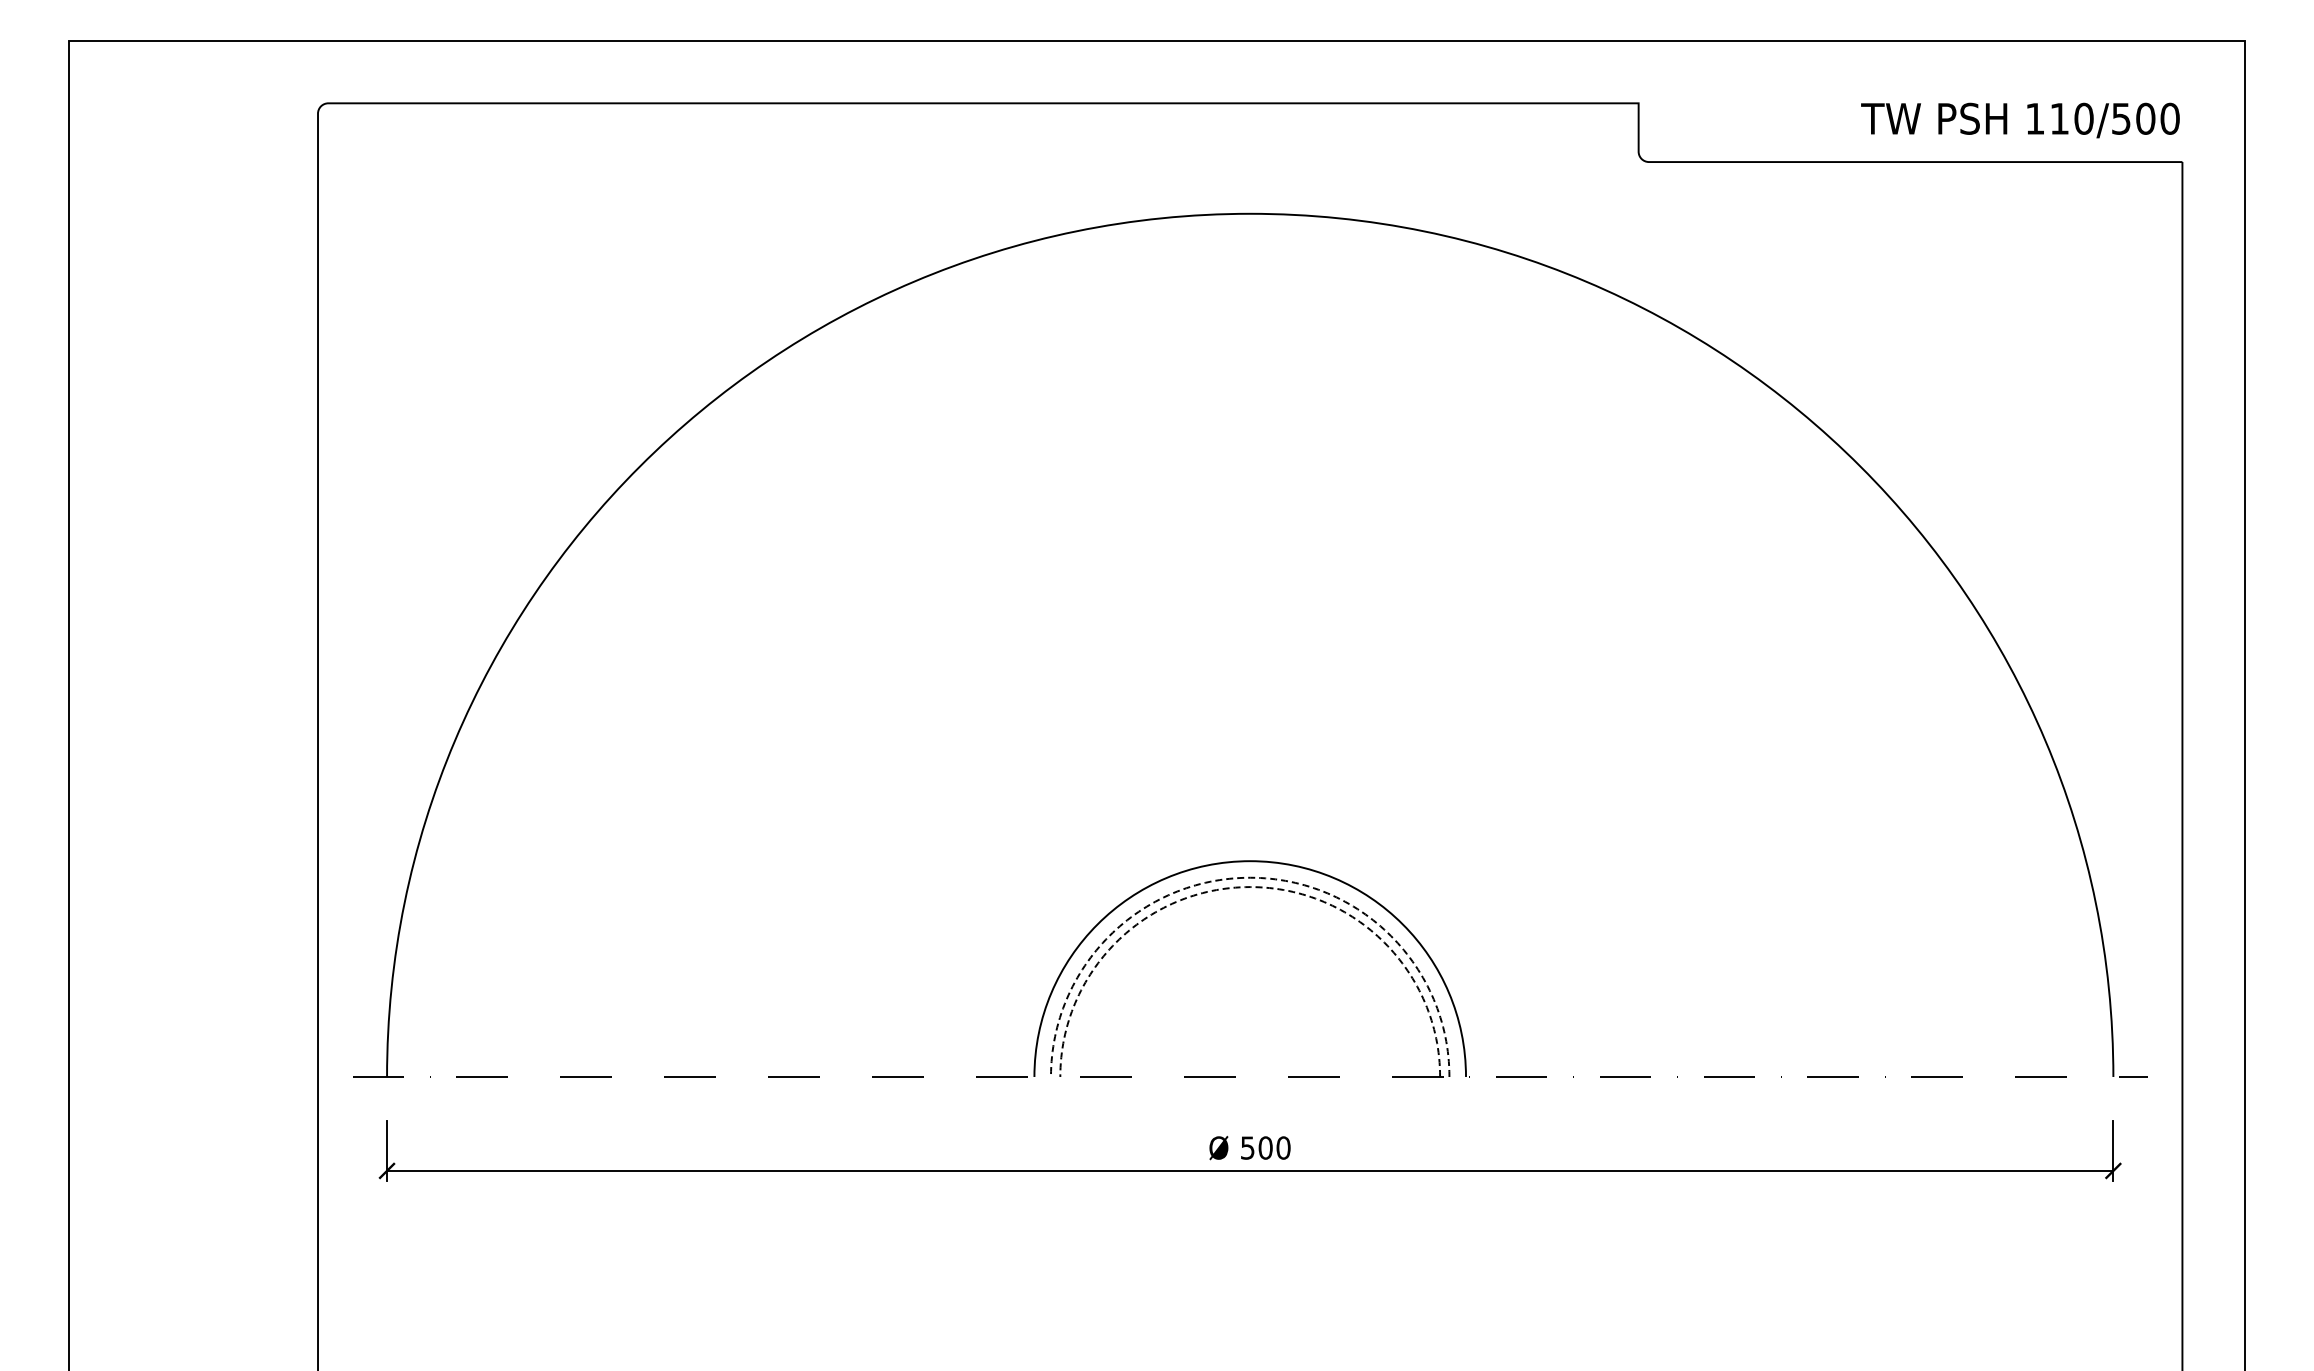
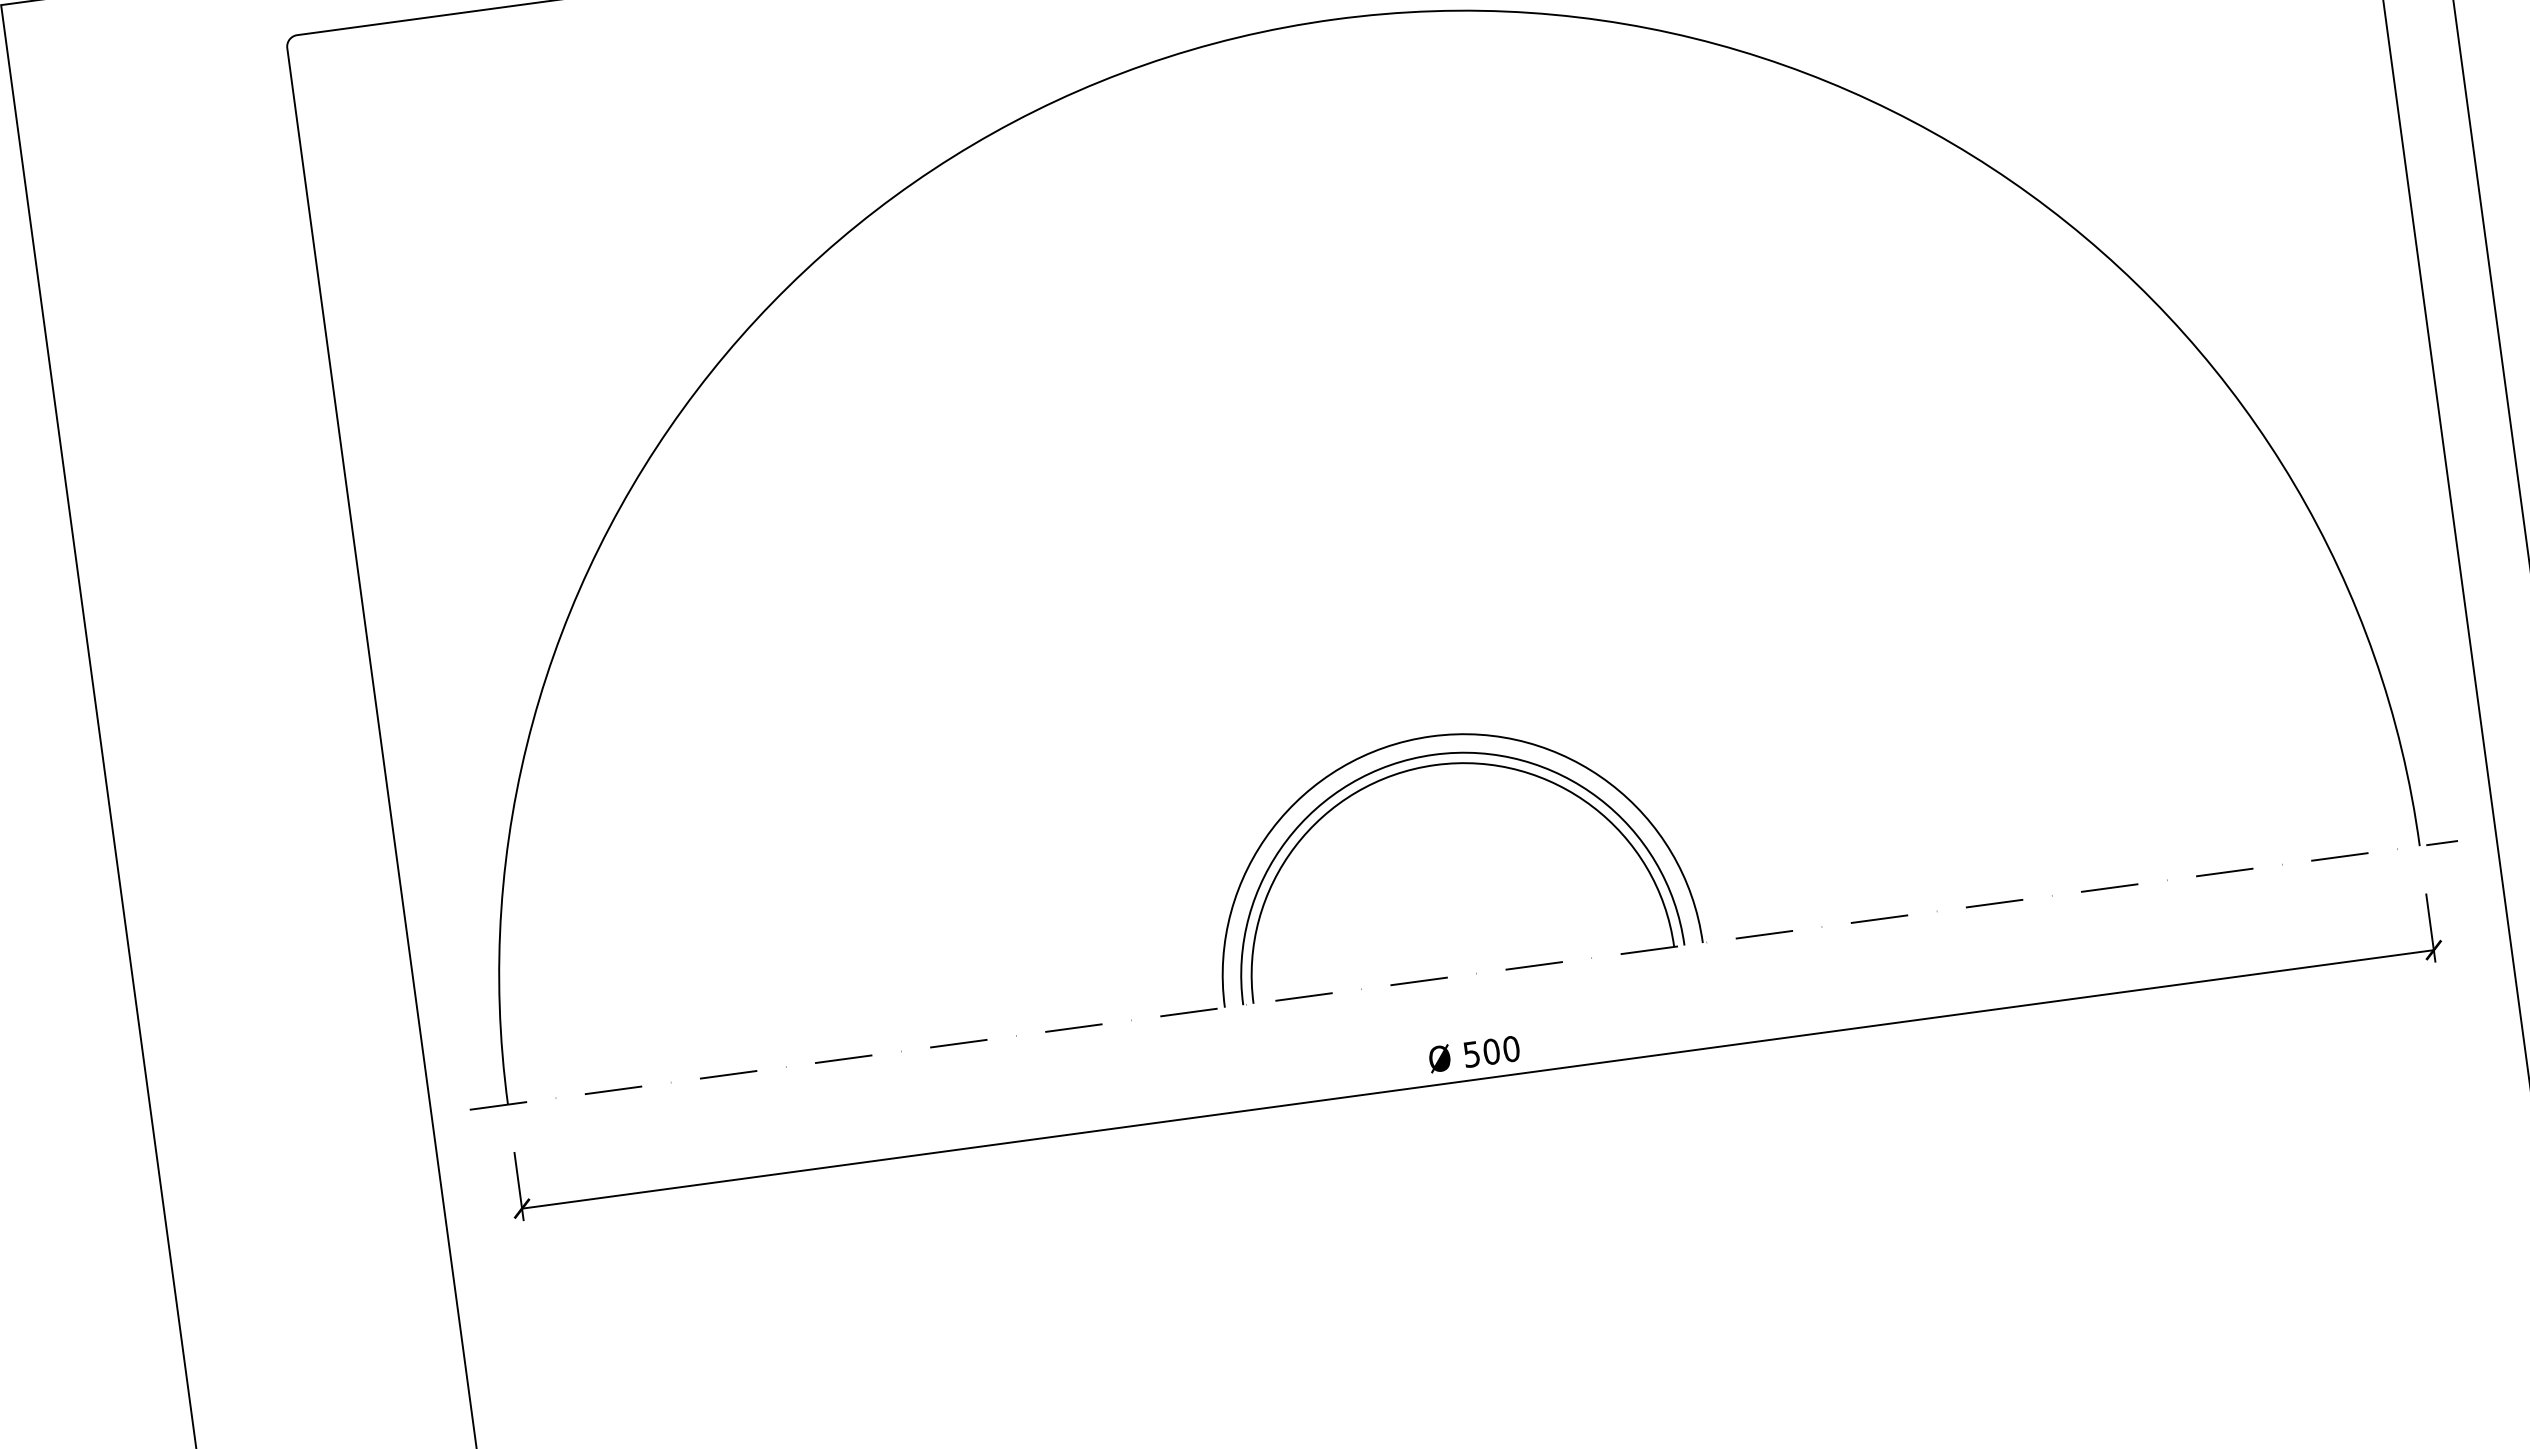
arc: (1250, 877) -> (1434, 754), dashed -> solid
arc: (1250, 887) -> (1435, 765), dashed -> solid

